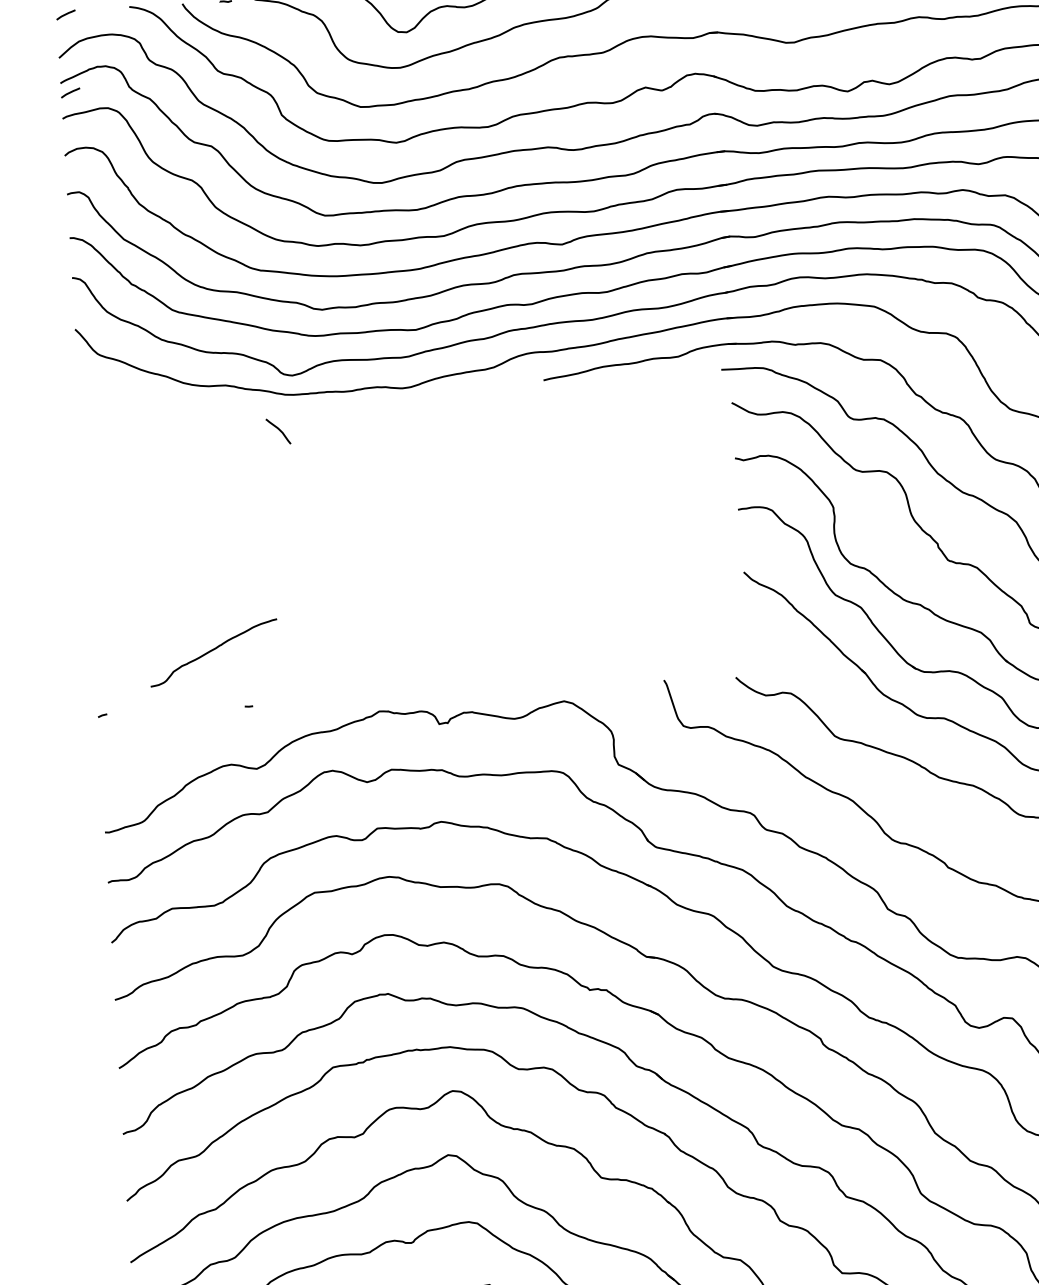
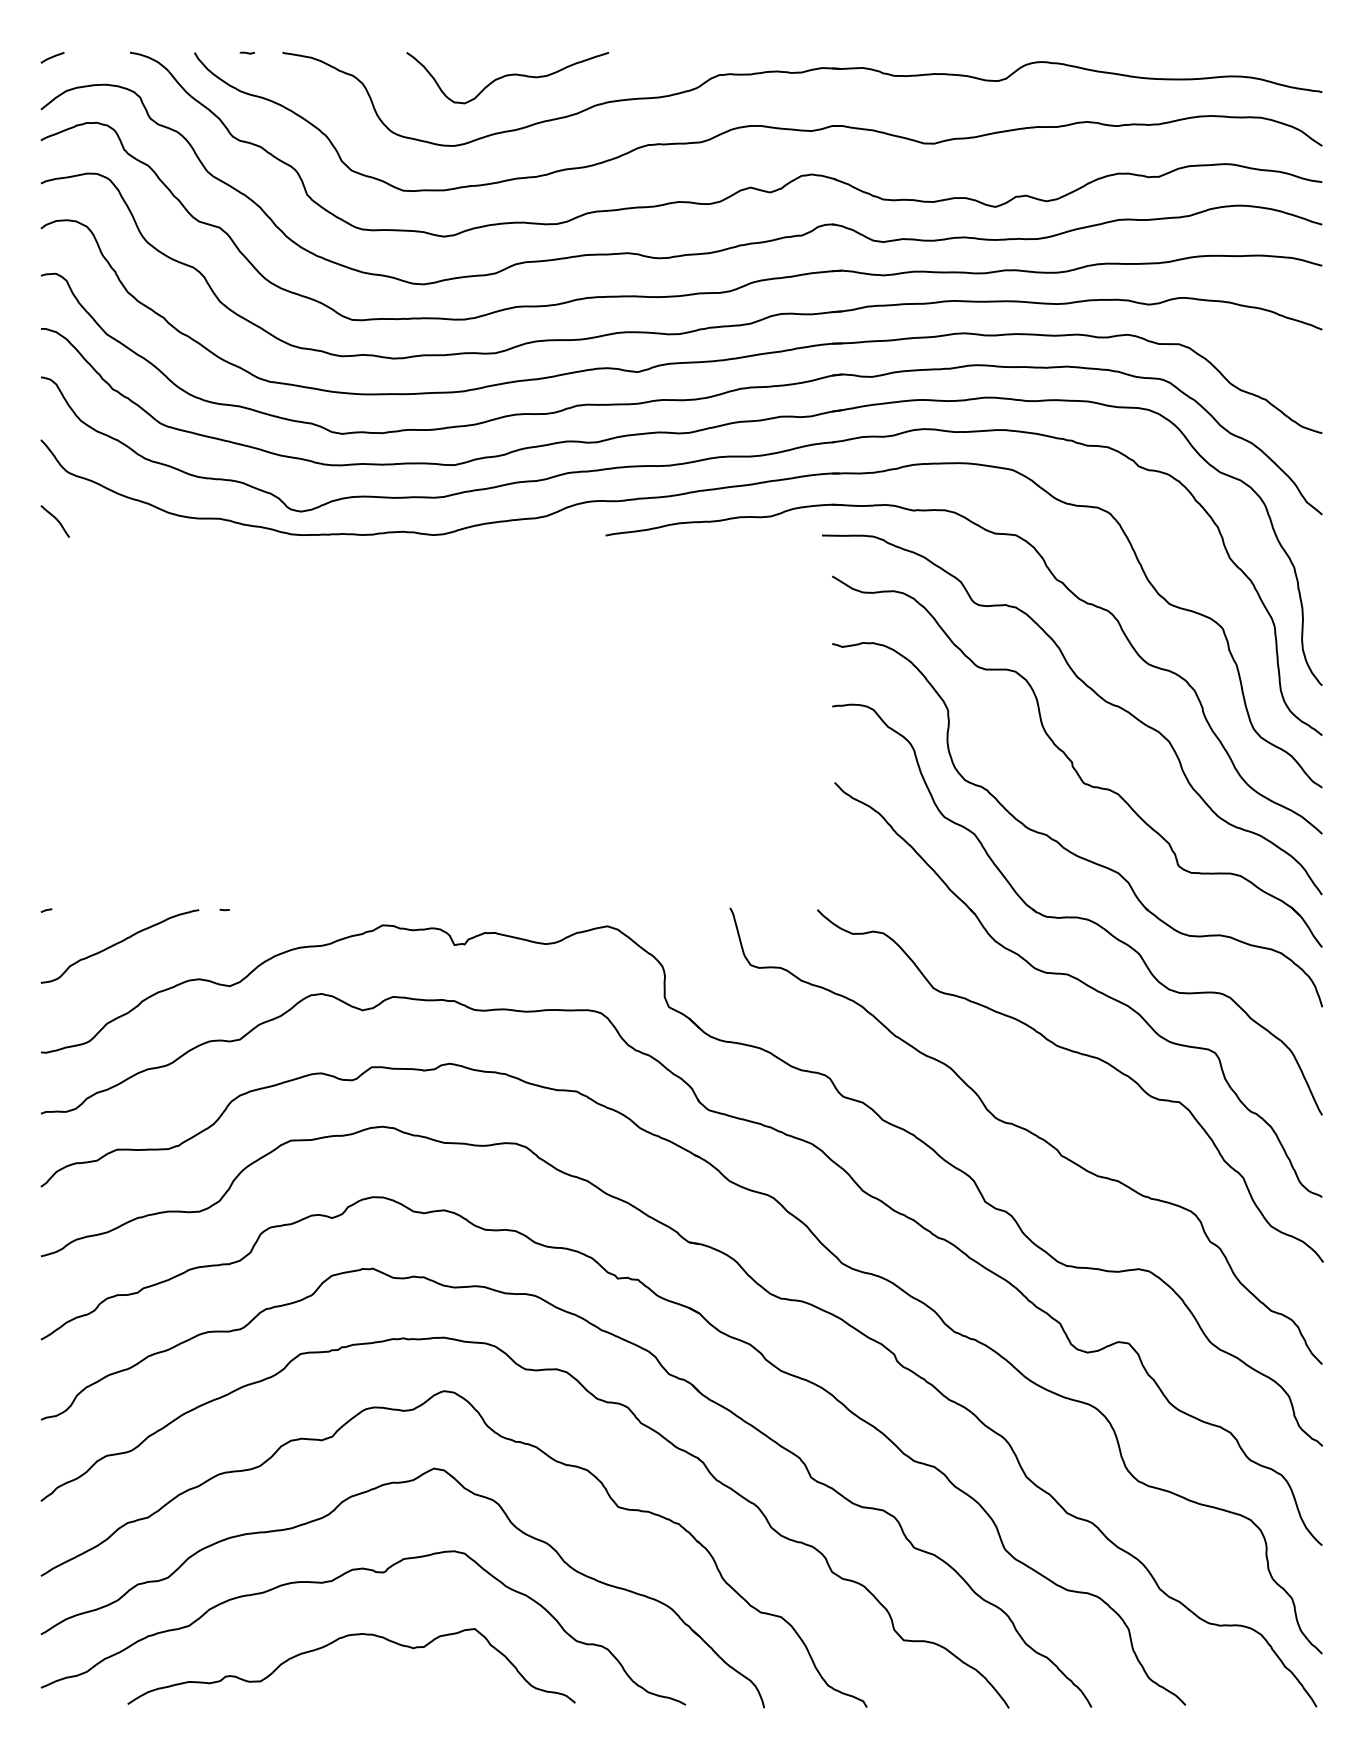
line: (70, 92) -> (52, 152), removed
curve: (278, 429) -> (55, 519), moved
curve: (213, 650) -> (119, 943), moved

